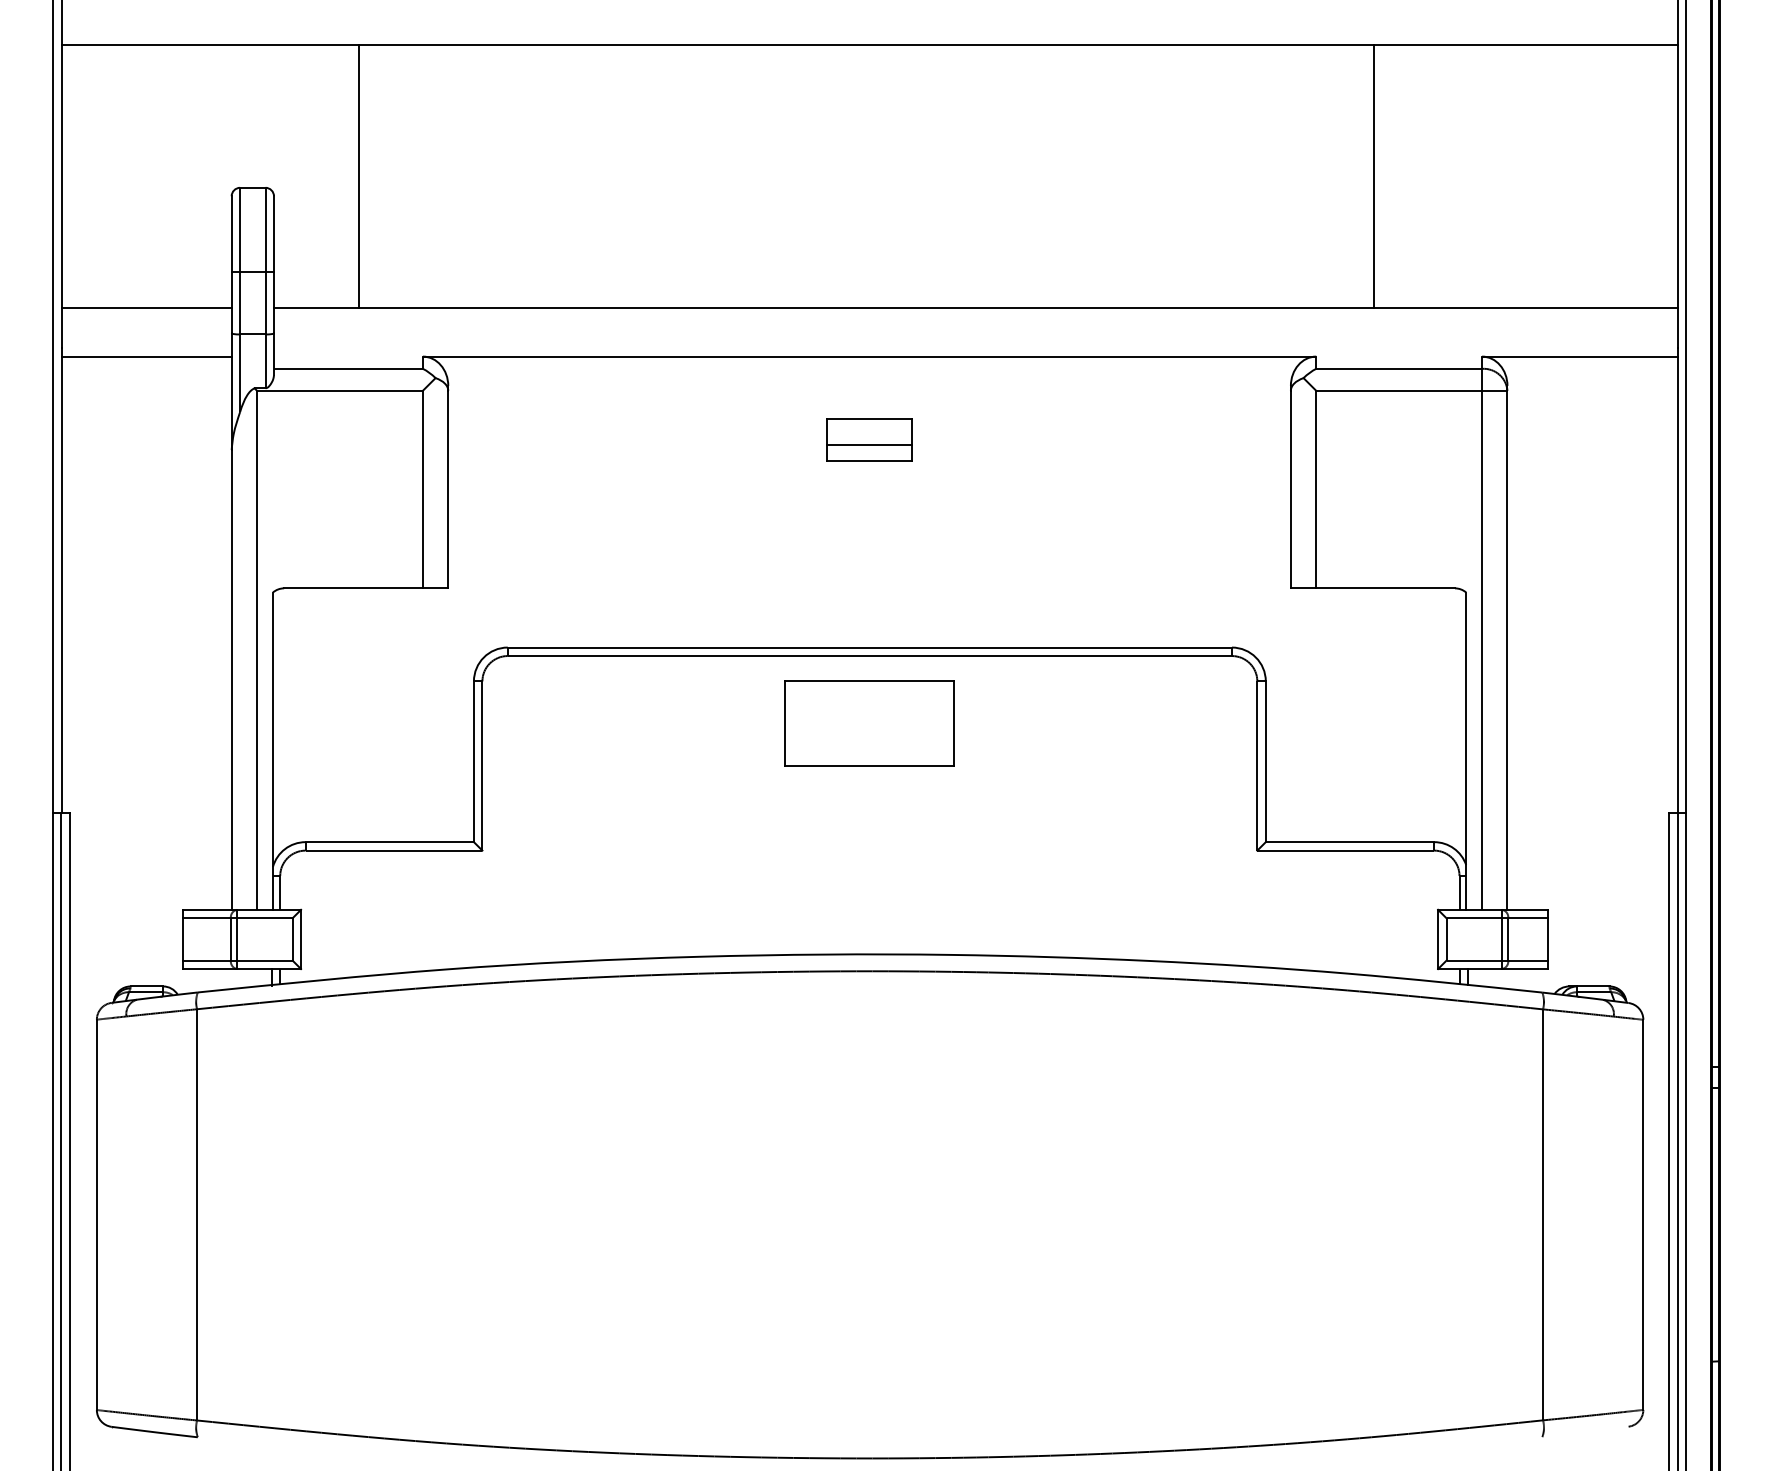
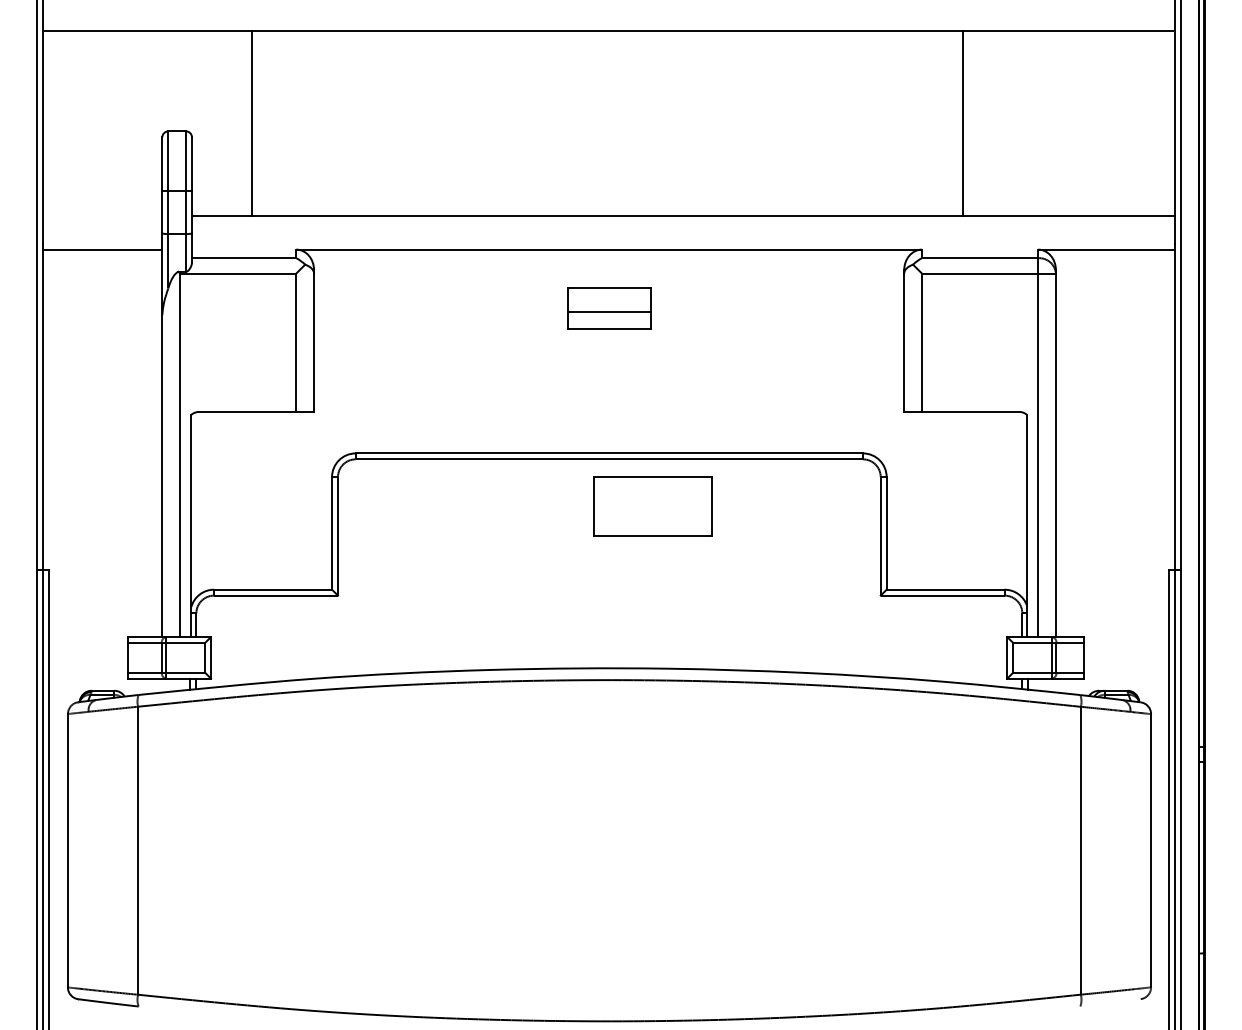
line: (146, 307) -> (102, 215), removed
part: (869, 439) -> (609, 307), size x1.4
part: (869, 723) -> (652, 506), moved

